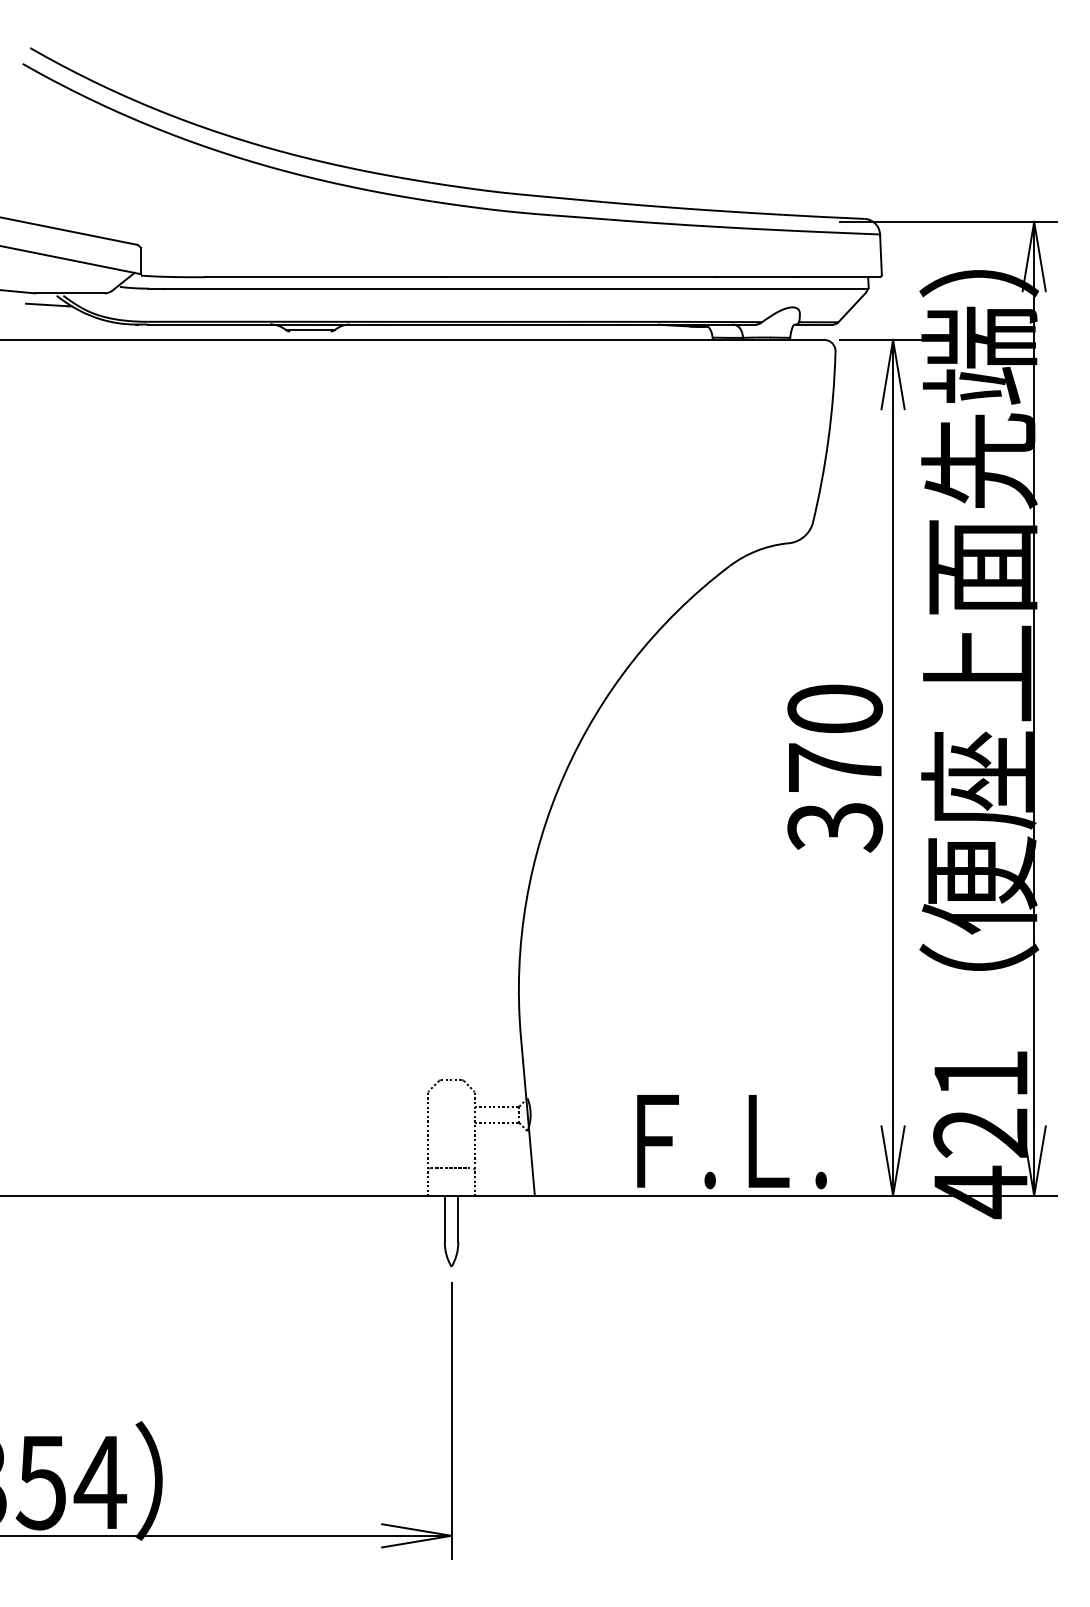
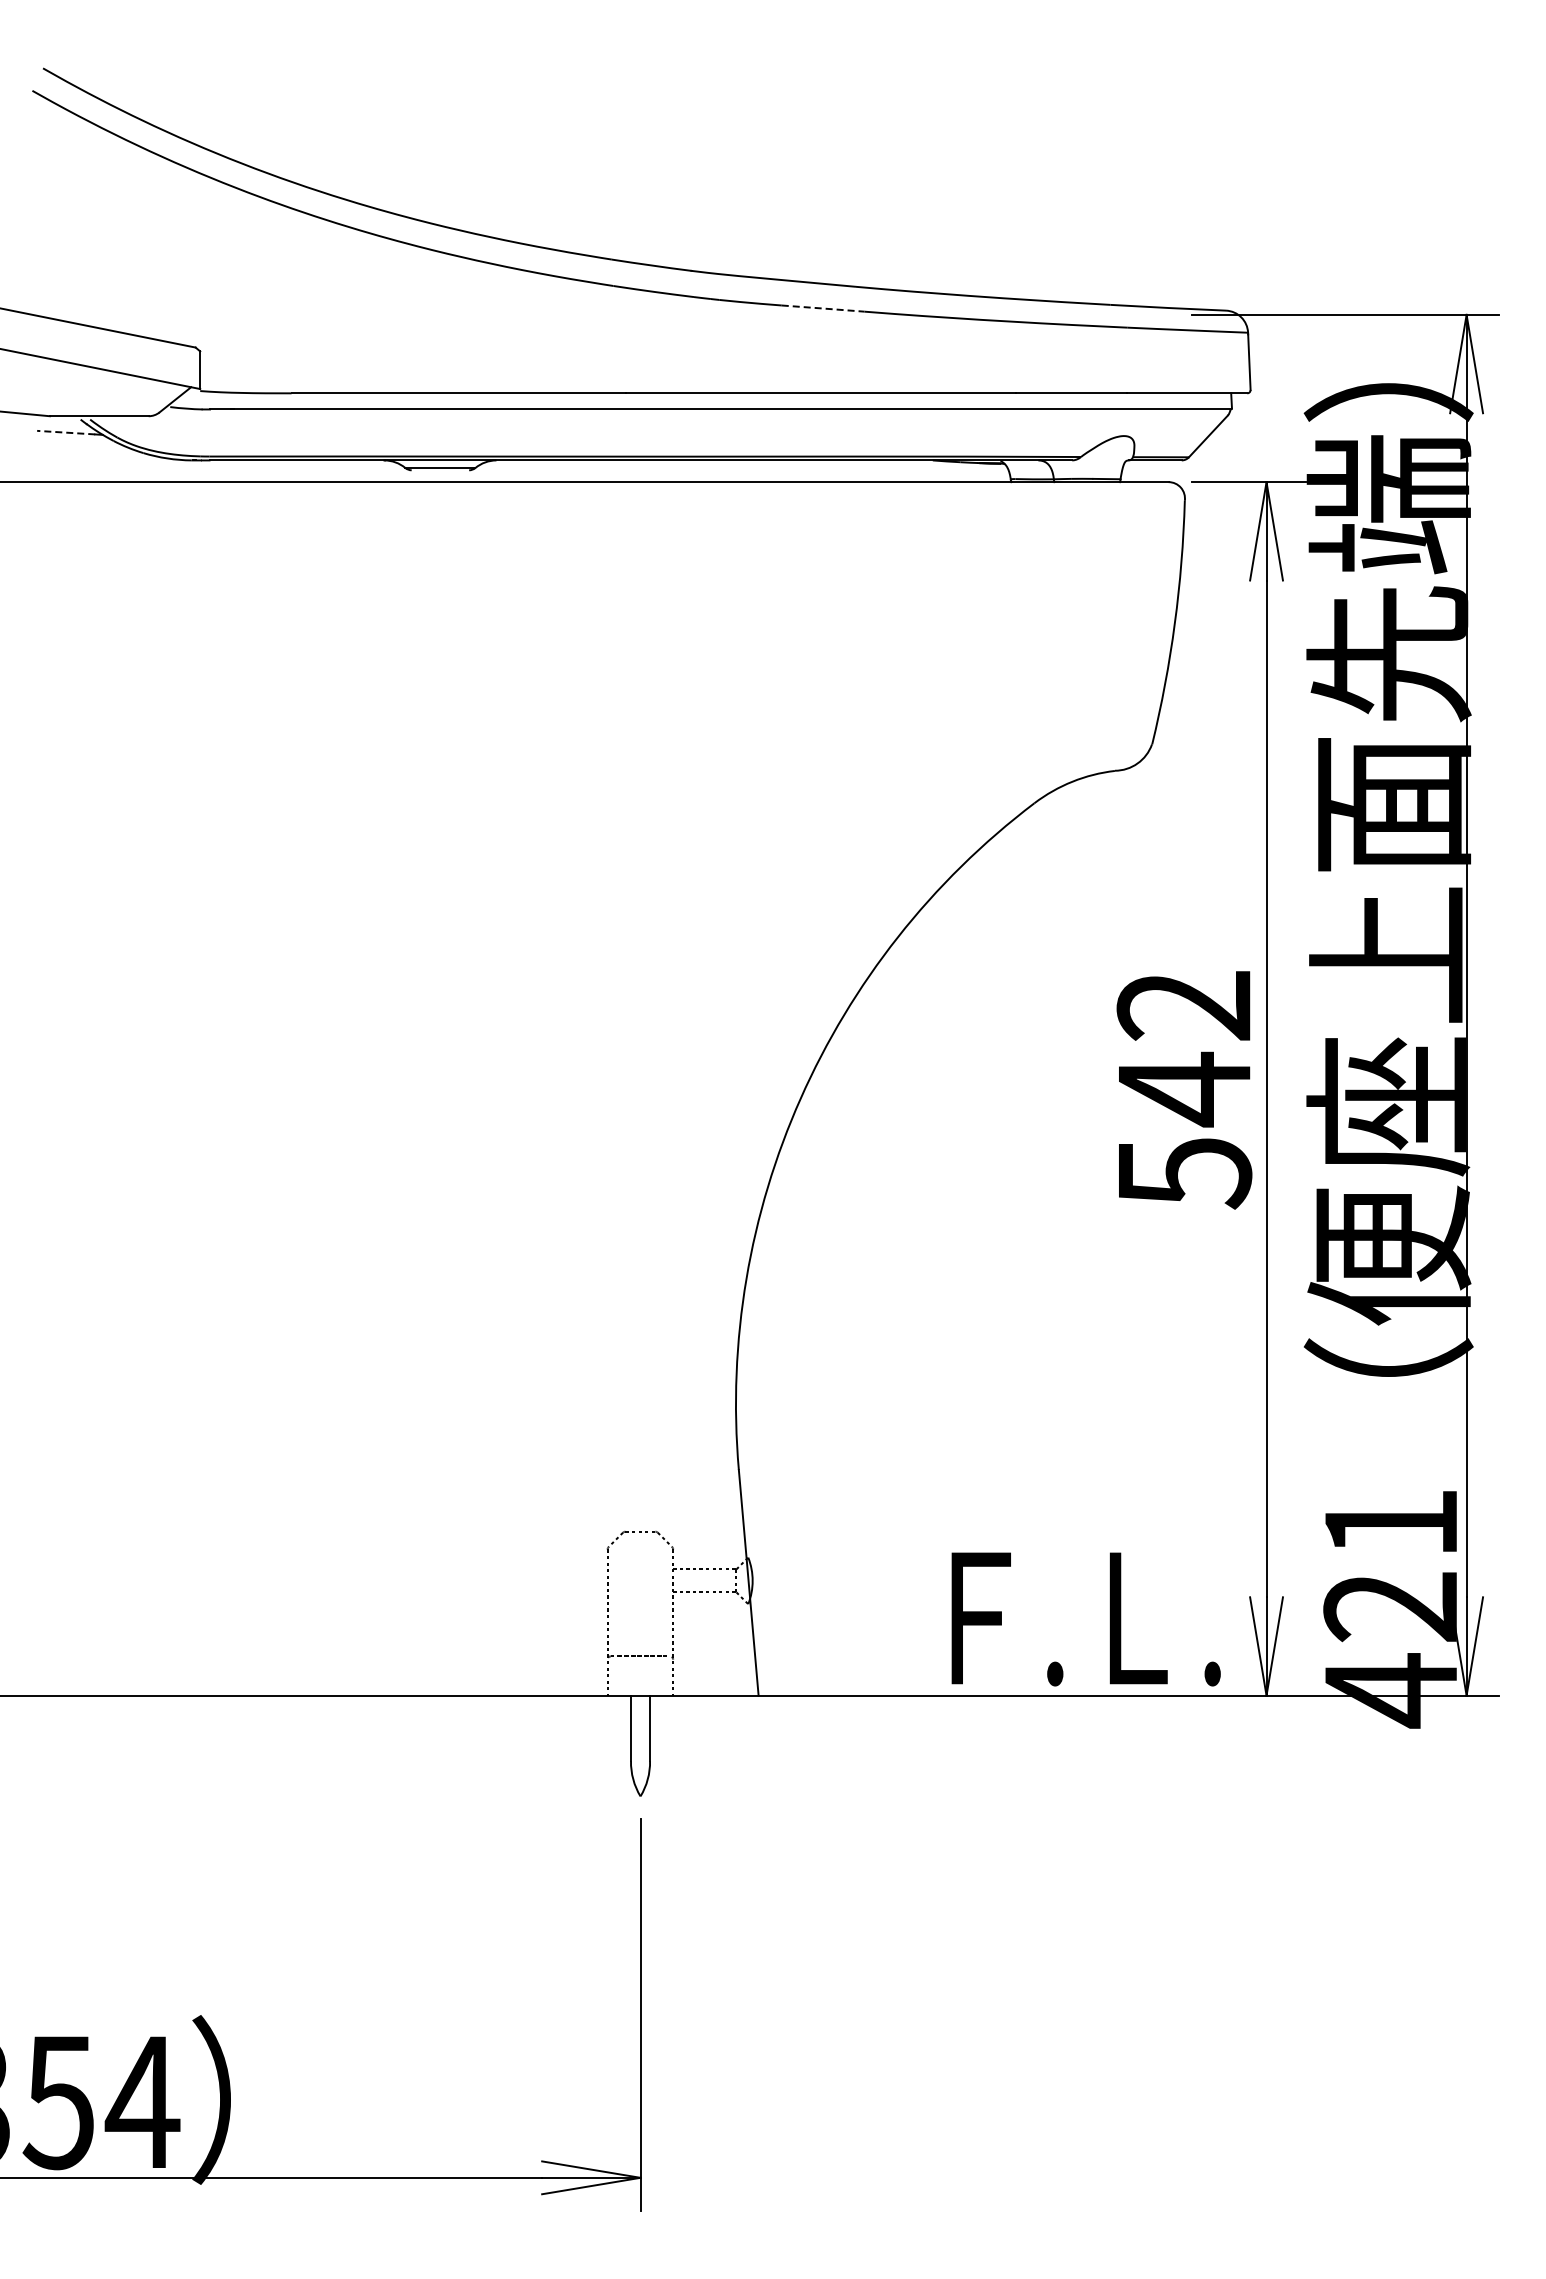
line: (580, 217) -> (823, 308), solid -> dashed
line: (46, 304) -> (65, 432), solid -> dashed
text: (835, 768) -> (1184, 1090), 370 -> 542
text: (731, 1142) -> (1085, 1619), moved

